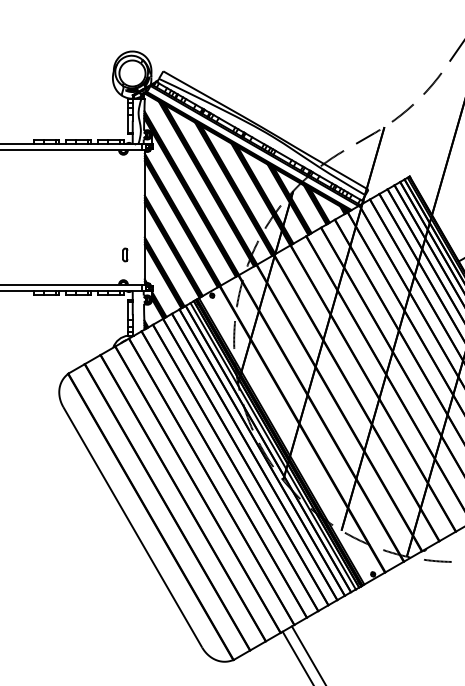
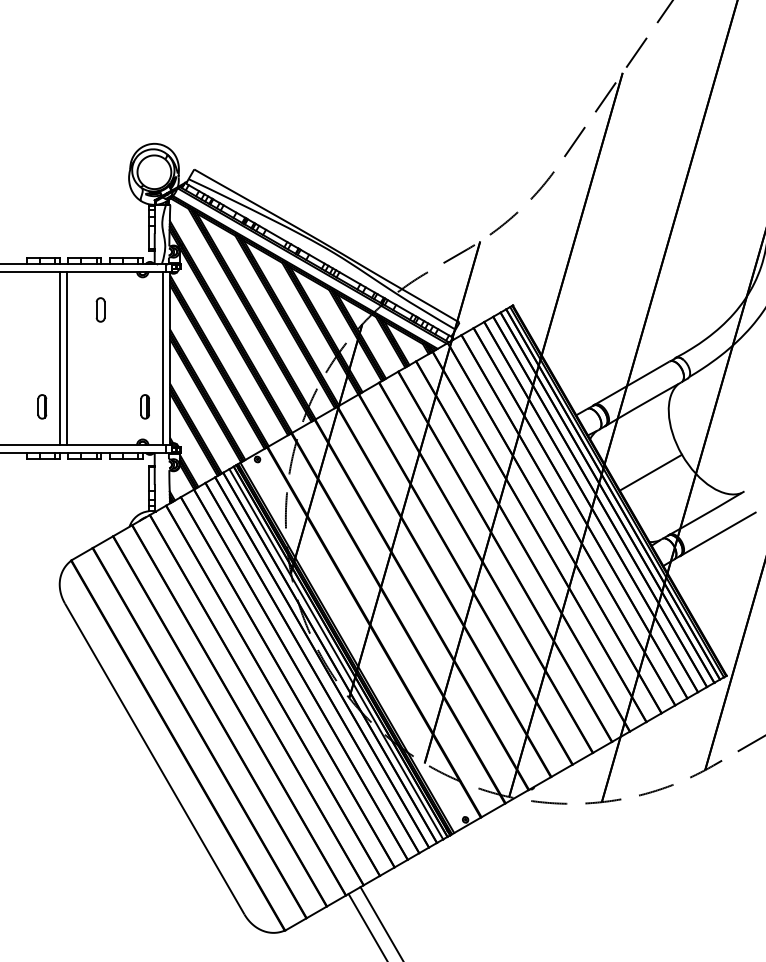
part: (90, 179) -> (100, 309), added
line: (59, 217) -> (60, 358), added
line: (65, 217) -> (67, 358), added
line: (139, 217) -> (163, 358), added
part: (45, 254) -> (42, 406), added
part: (124, 254) -> (144, 406), size x1.43

